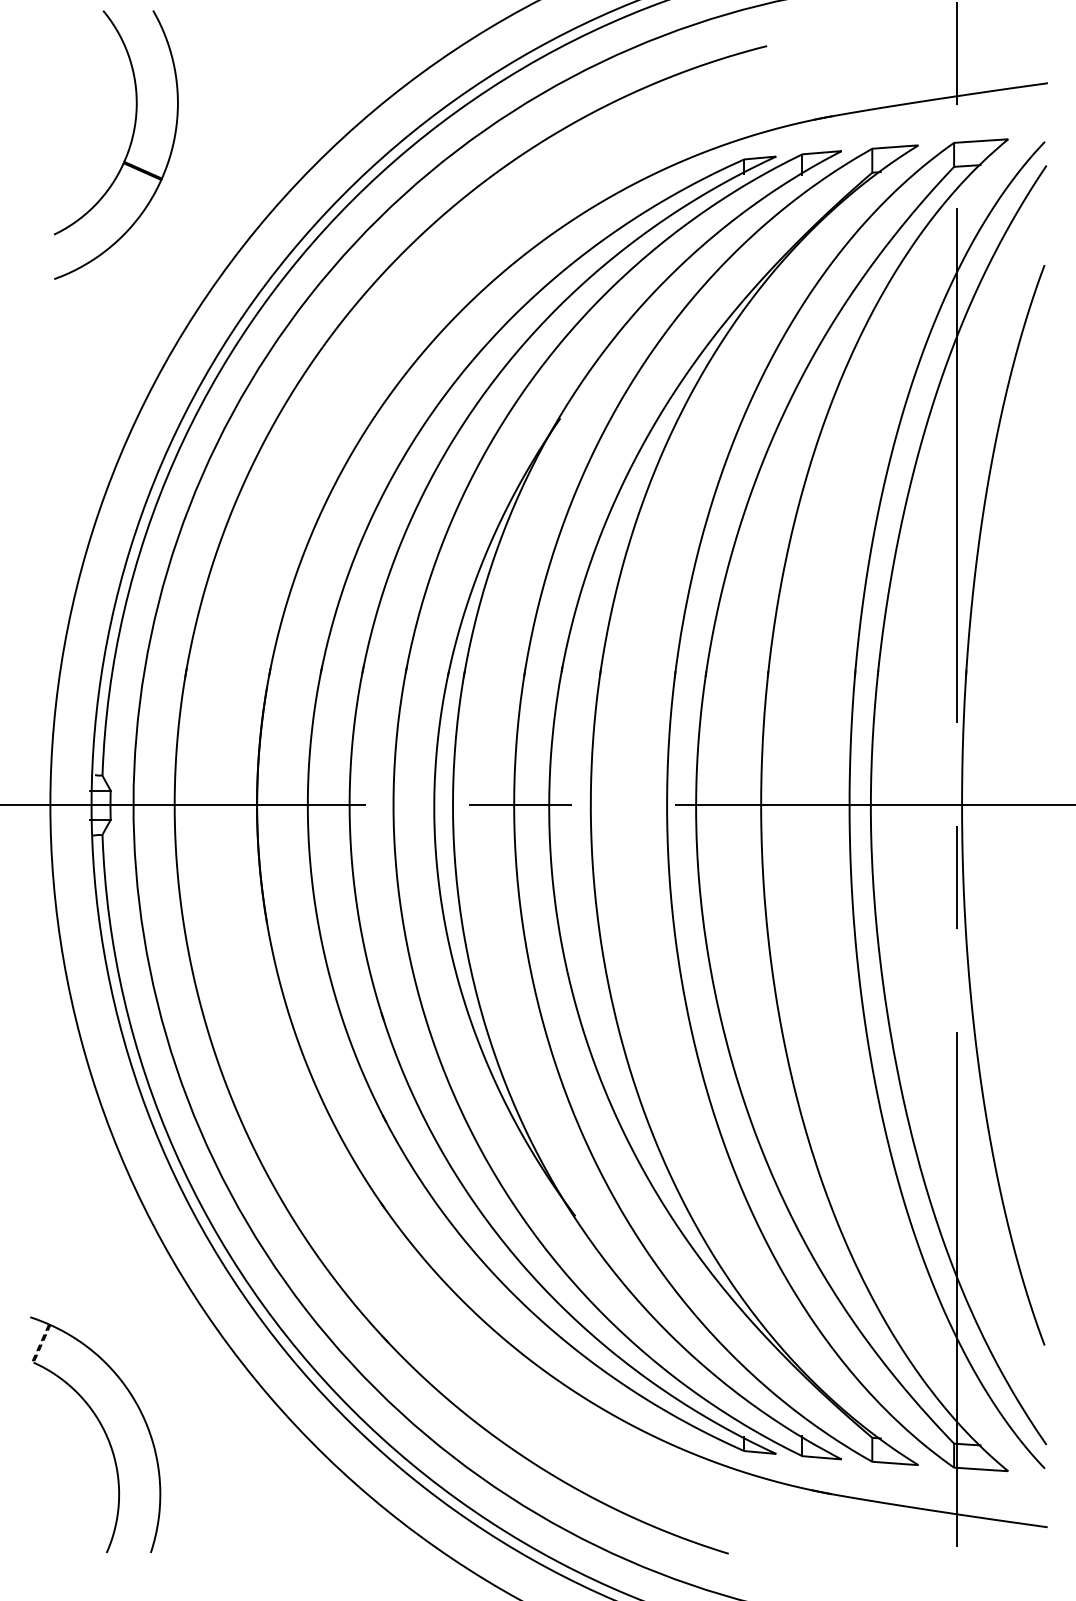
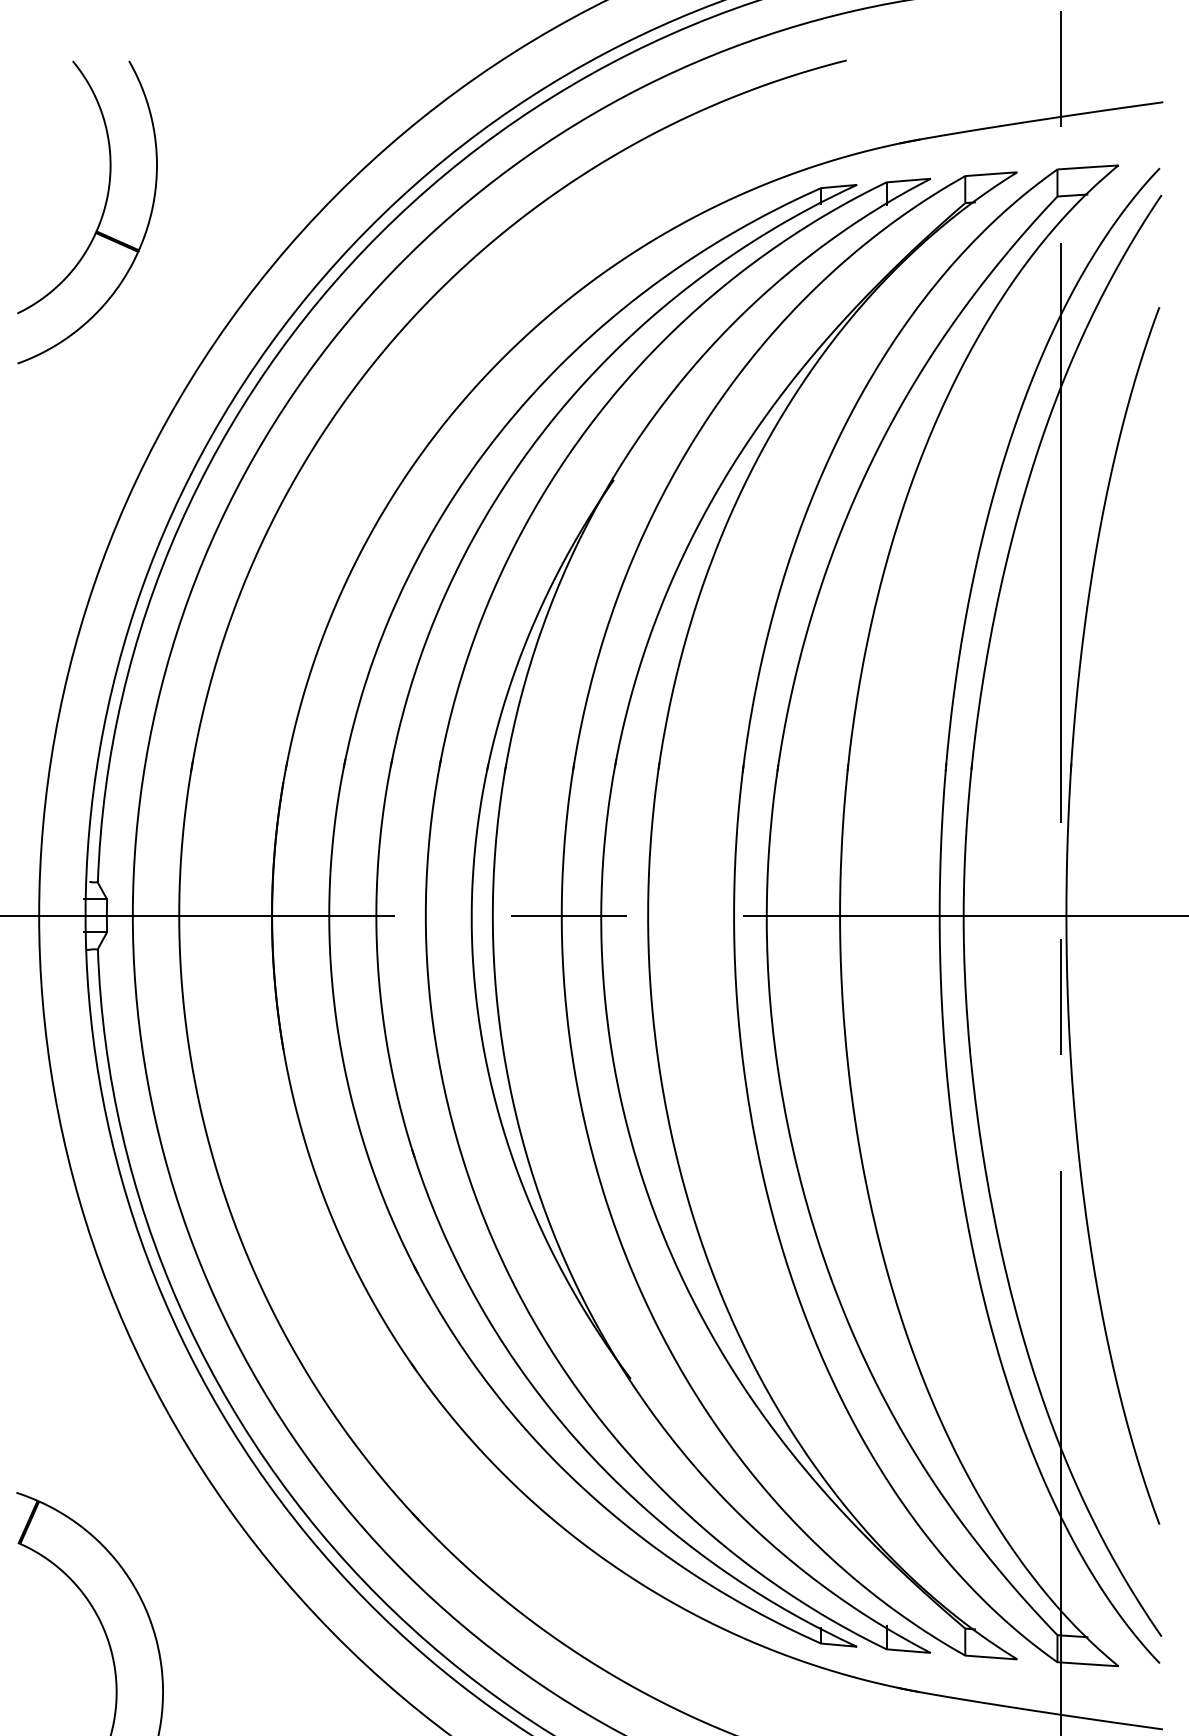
part: (128, 147) -> (101, 215), moved
line: (32, 1362) -> (19, 1543), dashed -> solid

